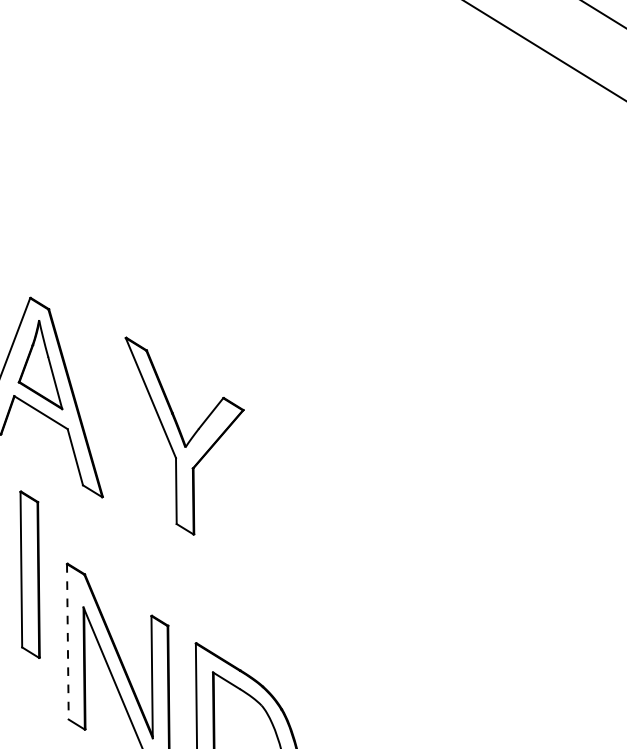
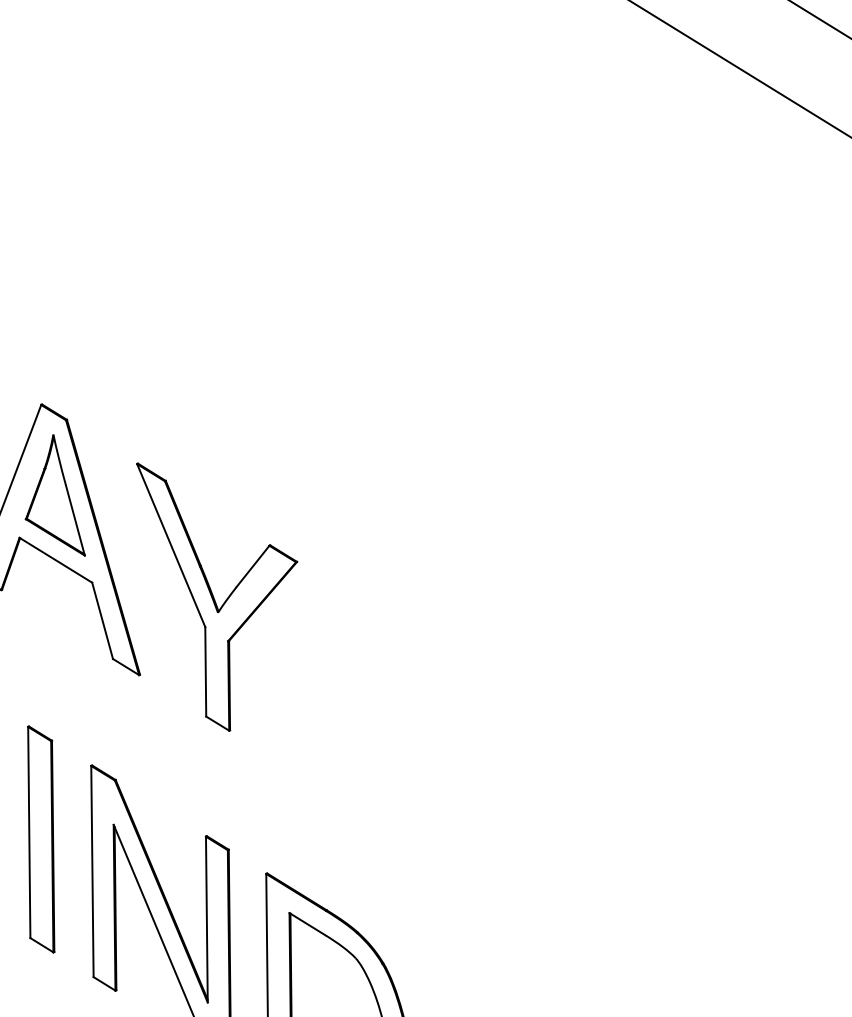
part: (184, 435) -> (217, 596), moved
part: (30, 574) -> (41, 839), moved
line: (67, 641) -> (92, 871), dashed -> solid

